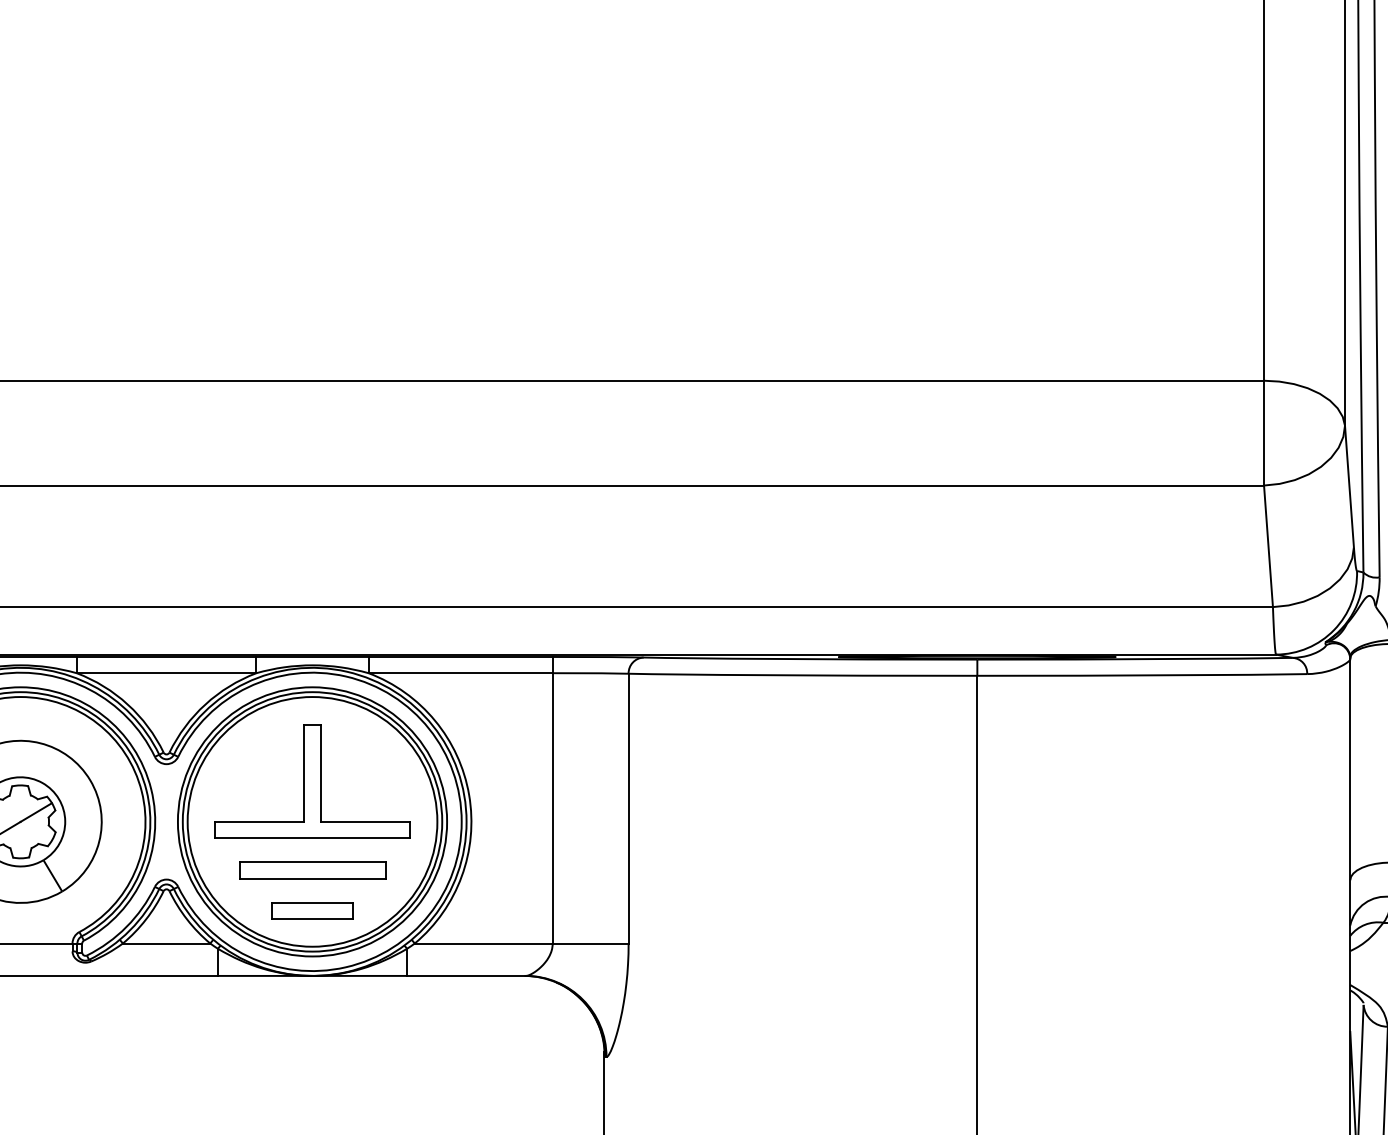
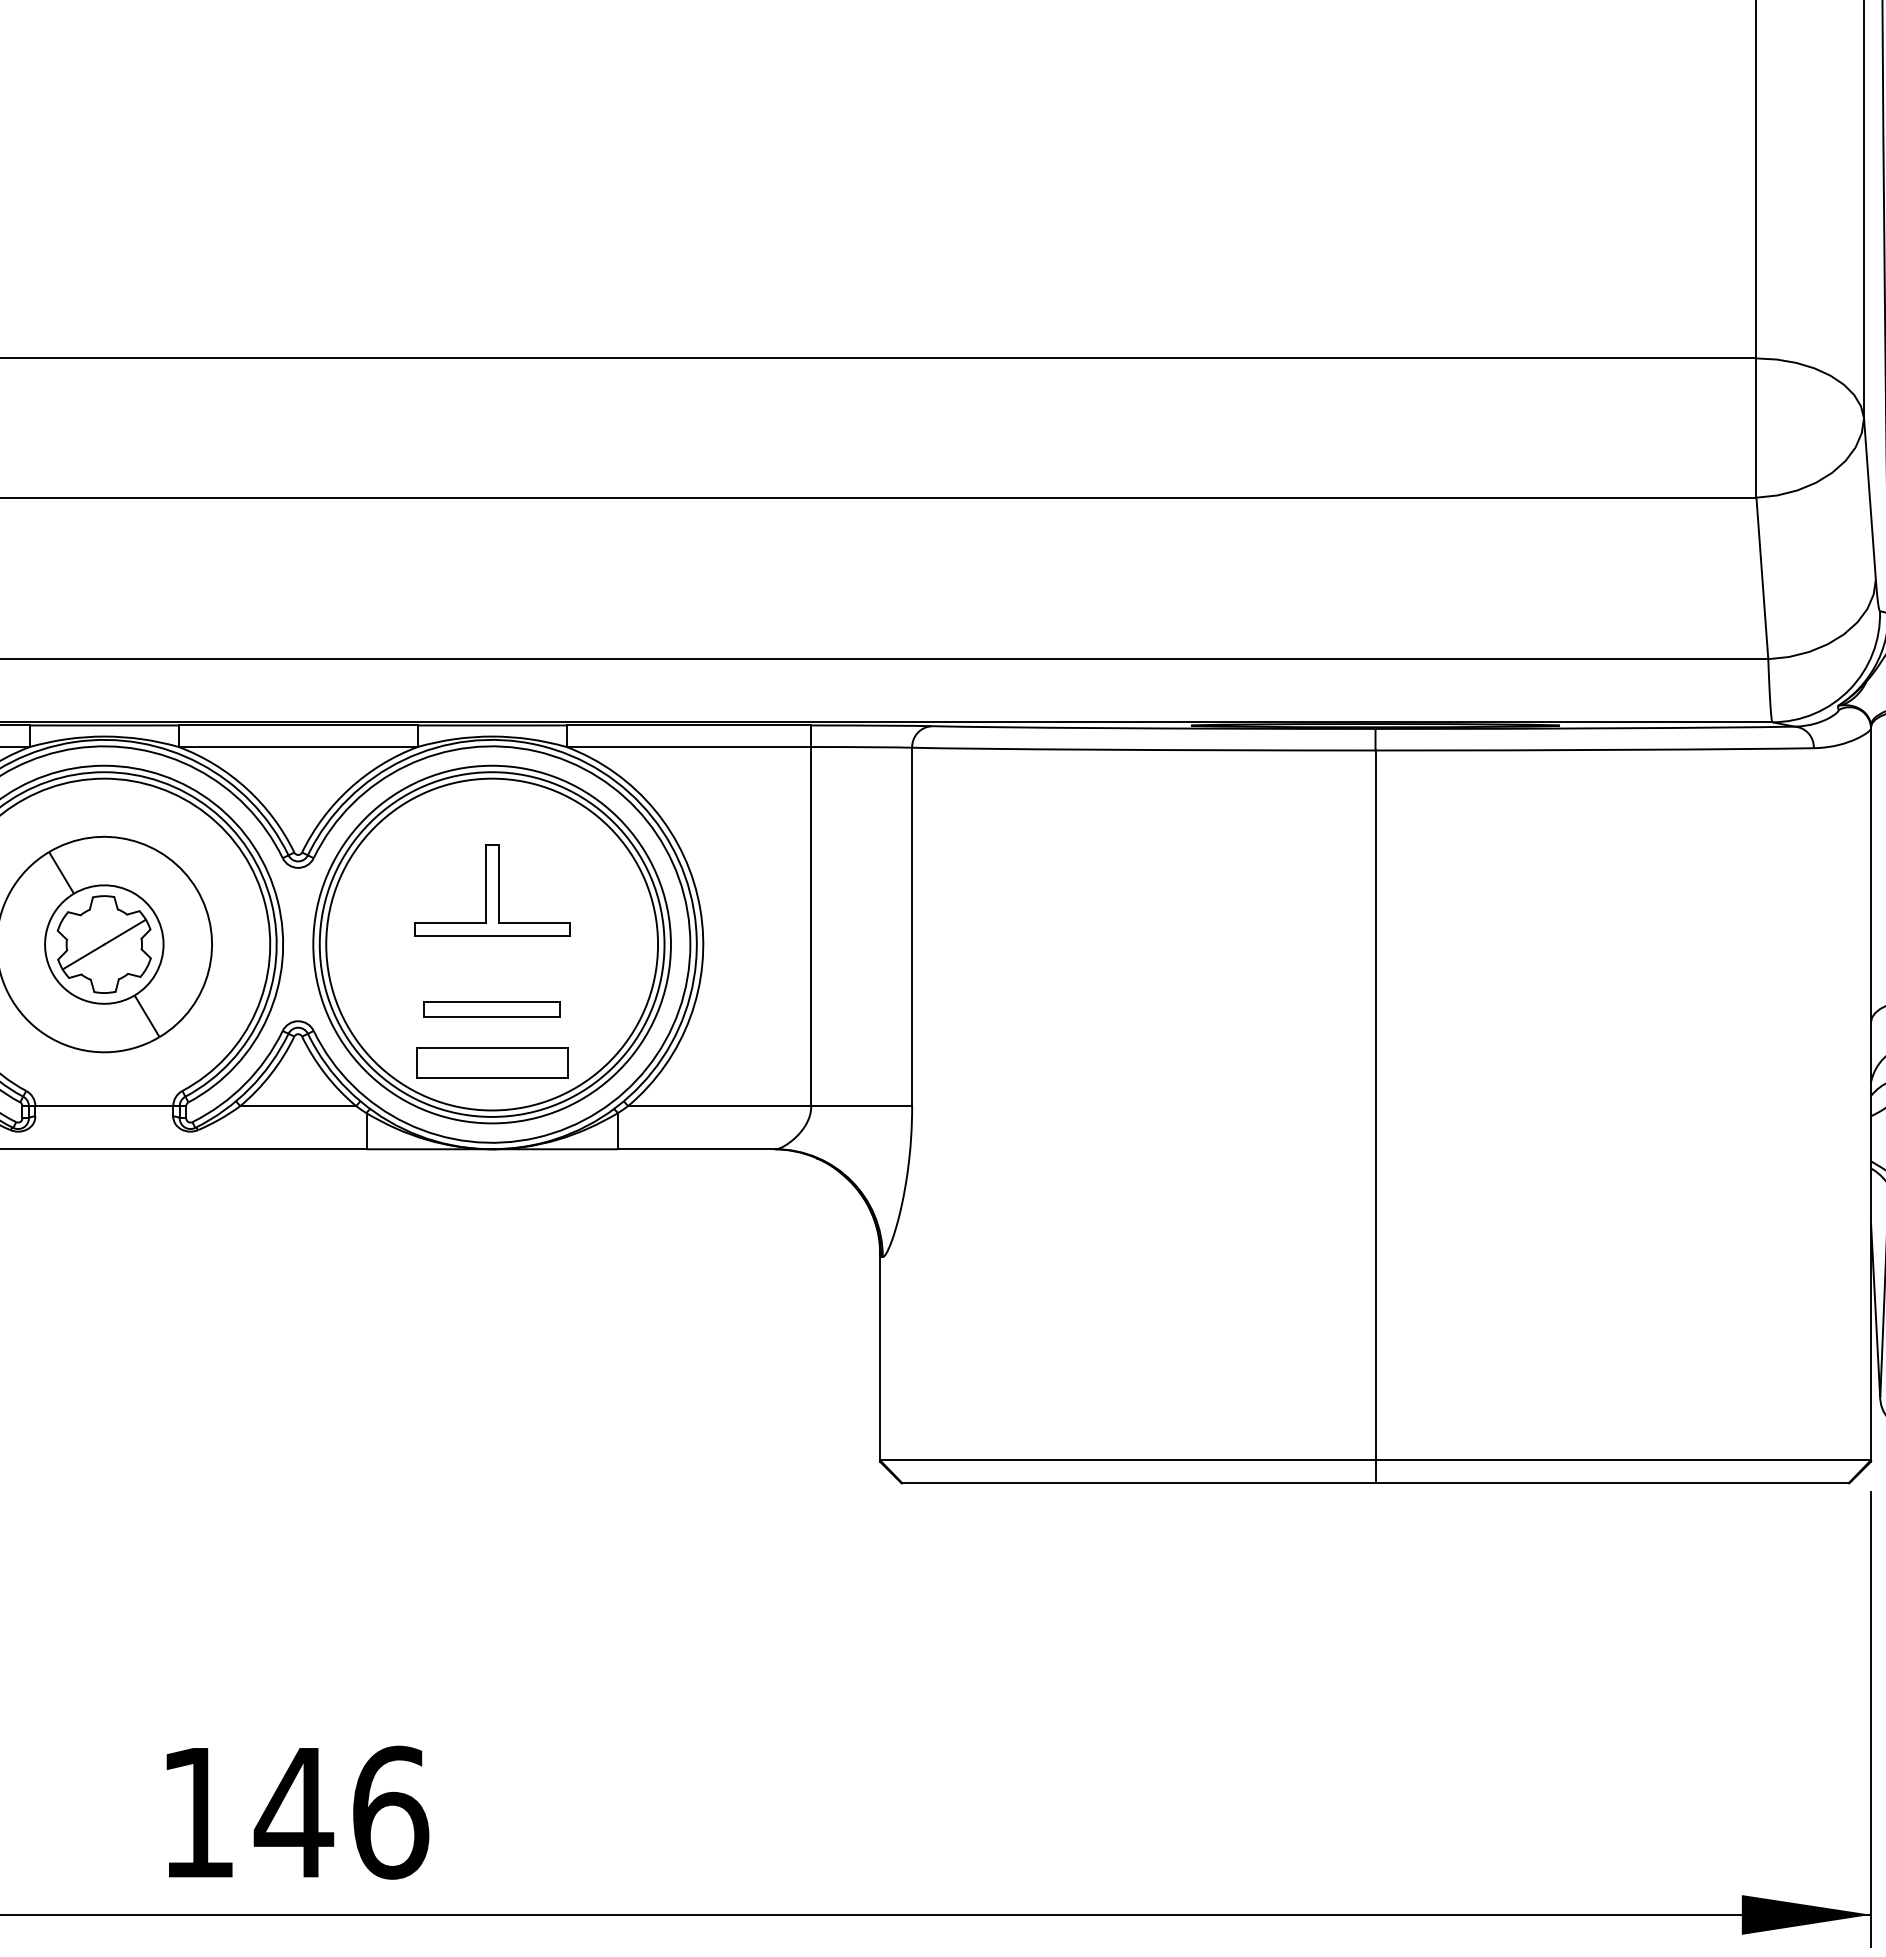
part: (312, 781) -> (491, 890), size x0.6
part: (312, 869) -> (491, 1008), size x0.7
part: (312, 910) -> (491, 1062), size x1.4

